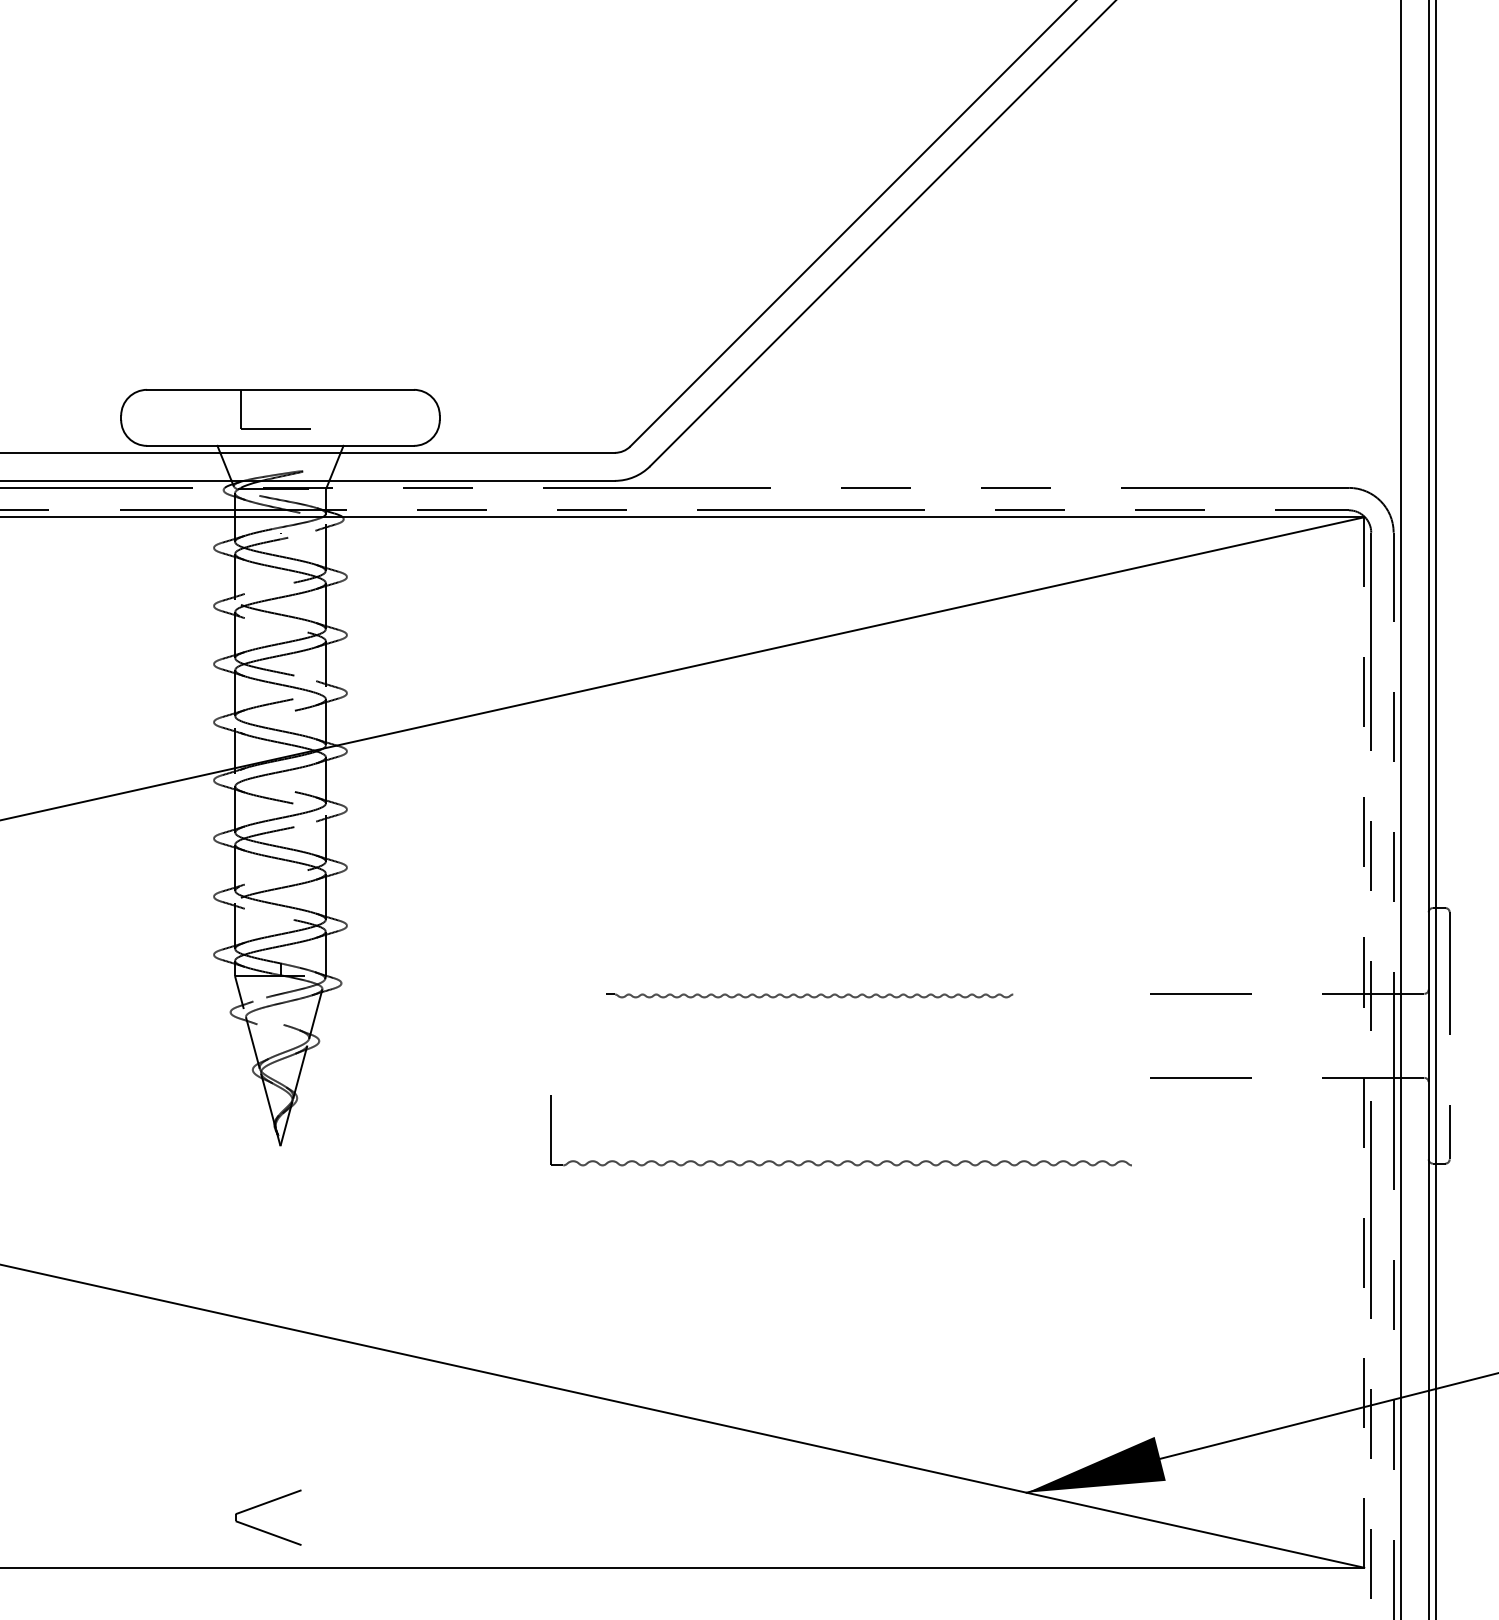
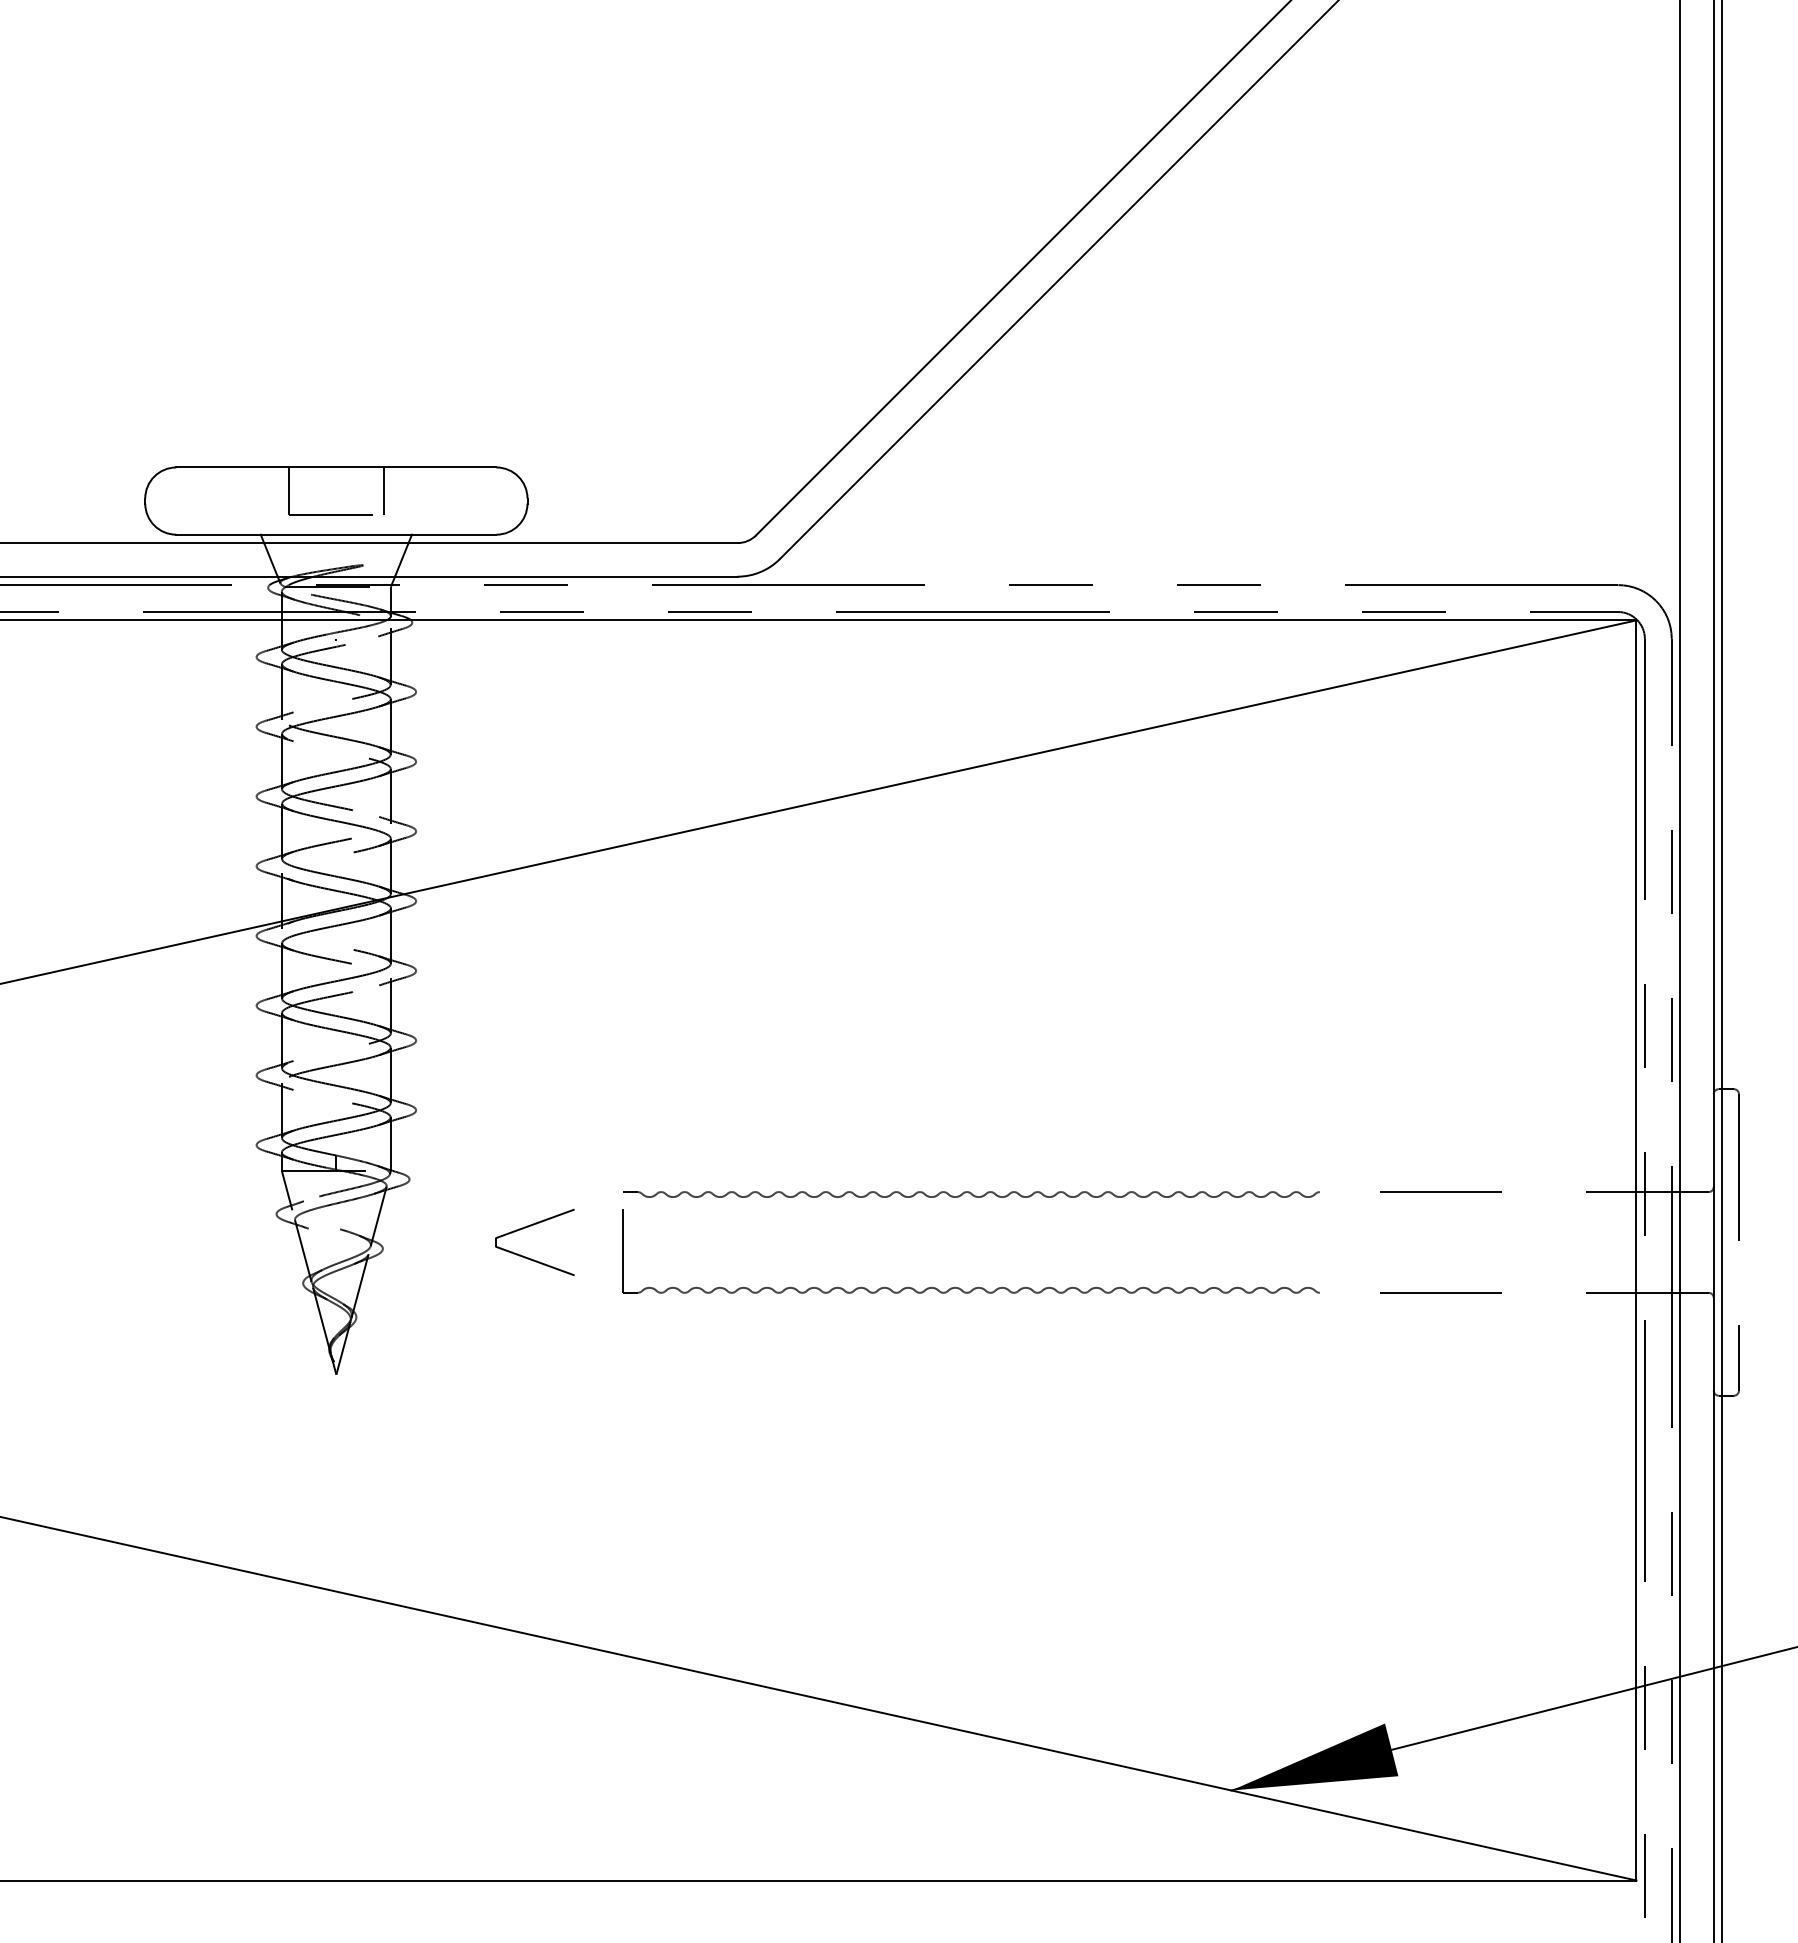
line: (319, 409) -> (383, 490), added
part: (809, 995) -> (971, 1194), size x1.43
line: (1364, 1042) -> (1636, 1250), dashed -> solid
part: (844, 1160) -> (974, 1287), moved
part: (261, 1529) -> (526, 1256), moved

